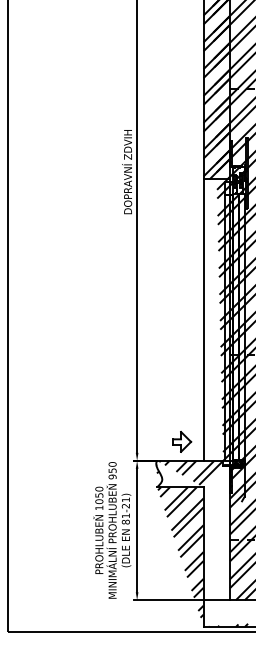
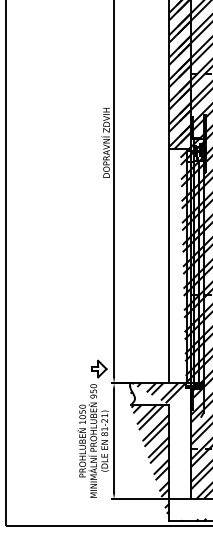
part: (182, 441) -> (99, 368), moved

